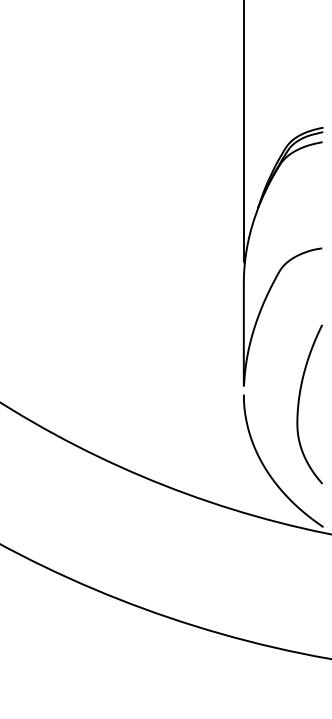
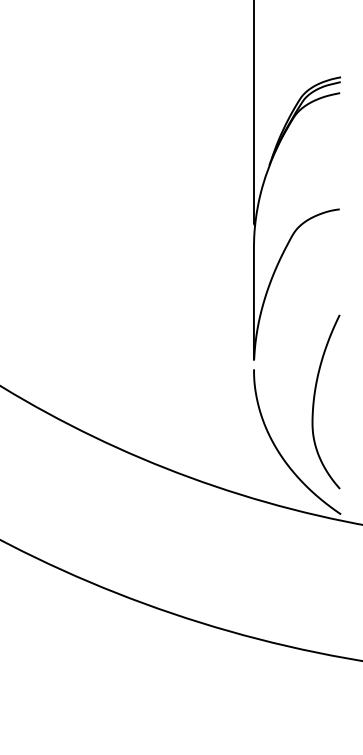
curve: (299, 404) -> (314, 402), moved

